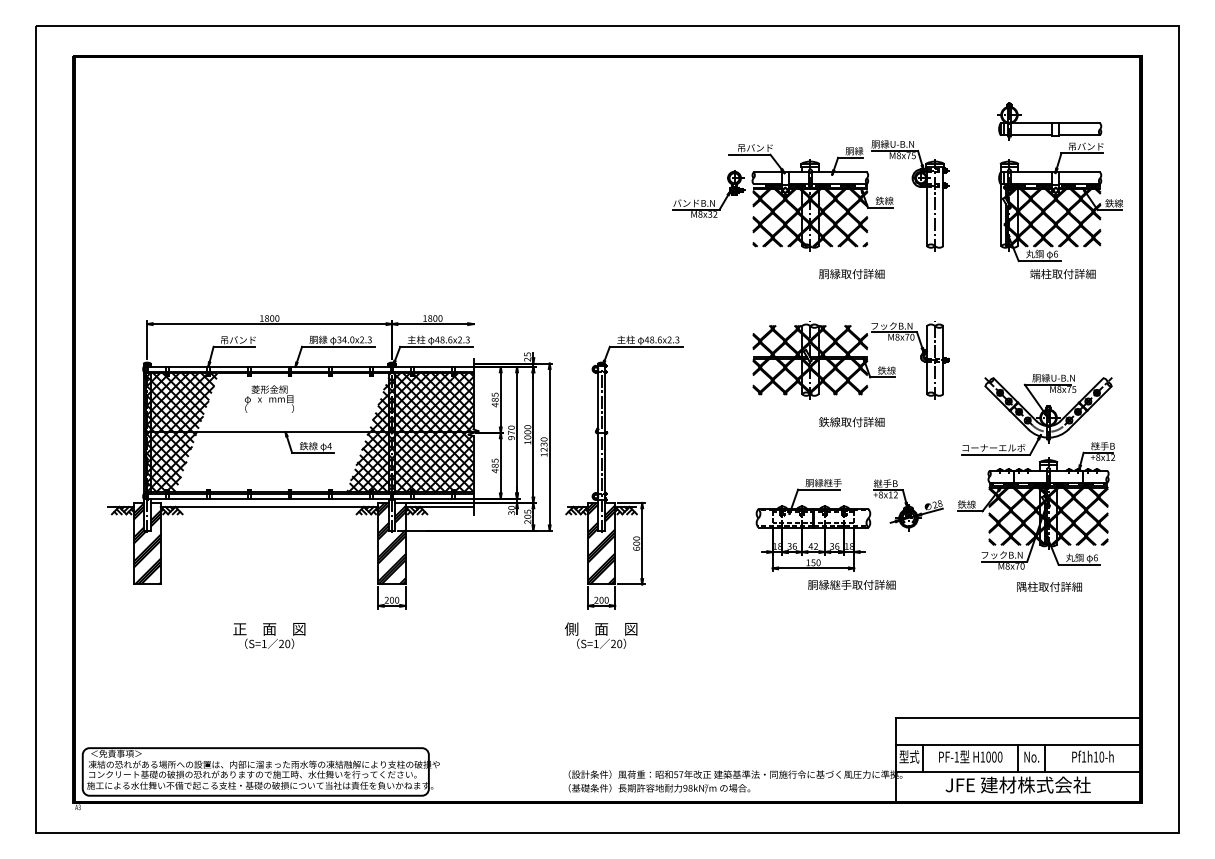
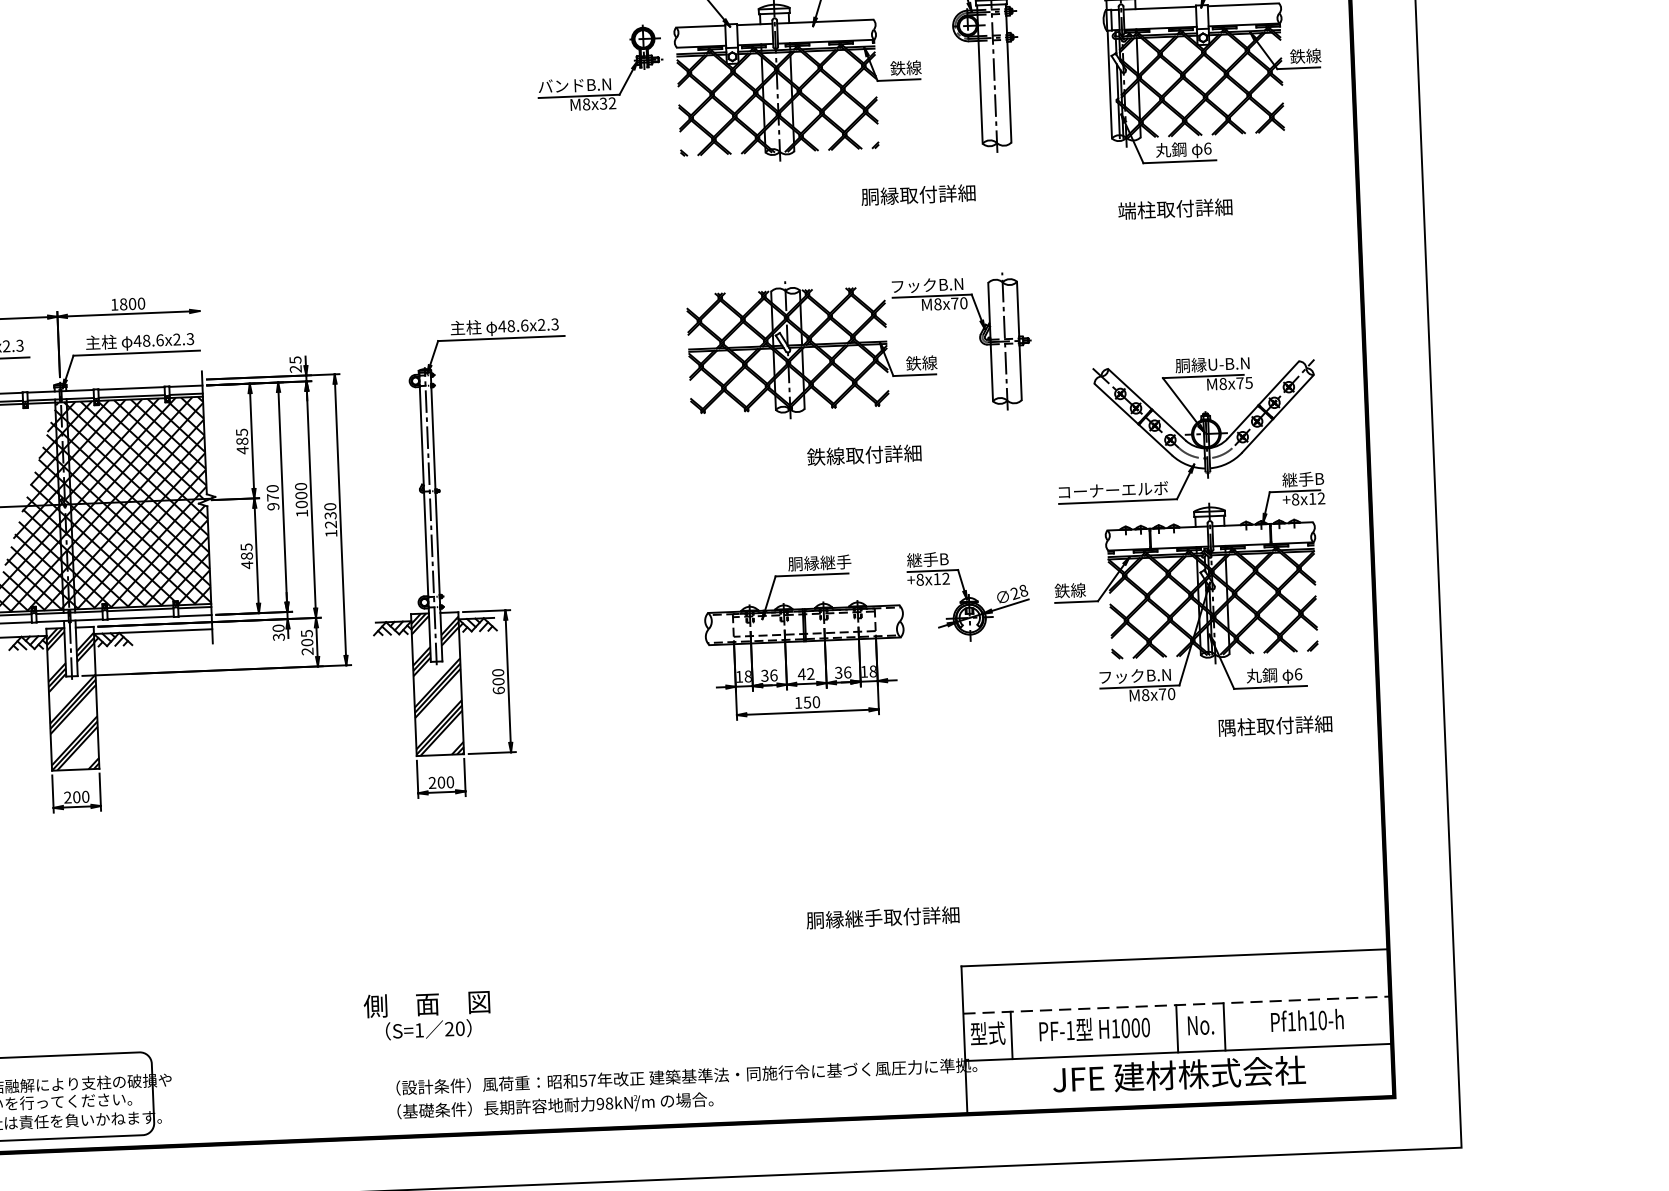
text: (851, 274) -> (917, 195), moved
text: (1062, 274) -> (1174, 209), moved
text: (851, 584) -> (882, 916), moved
text: (1049, 586) -> (1275, 725), moved
text: (601, 635) -> (428, 1015), moved
line: (1018, 744) -> (1176, 1004), solid -> dashed

